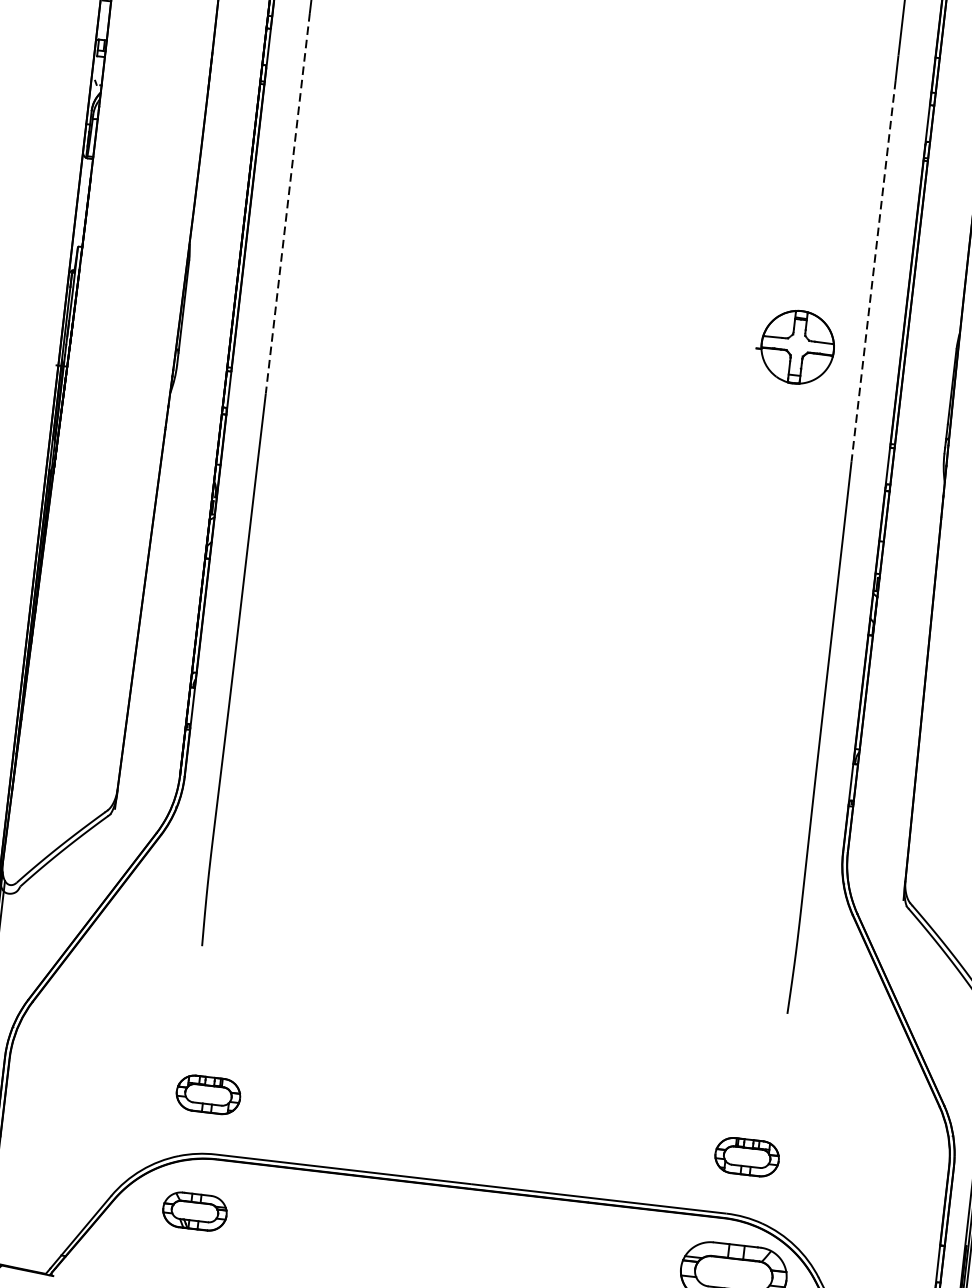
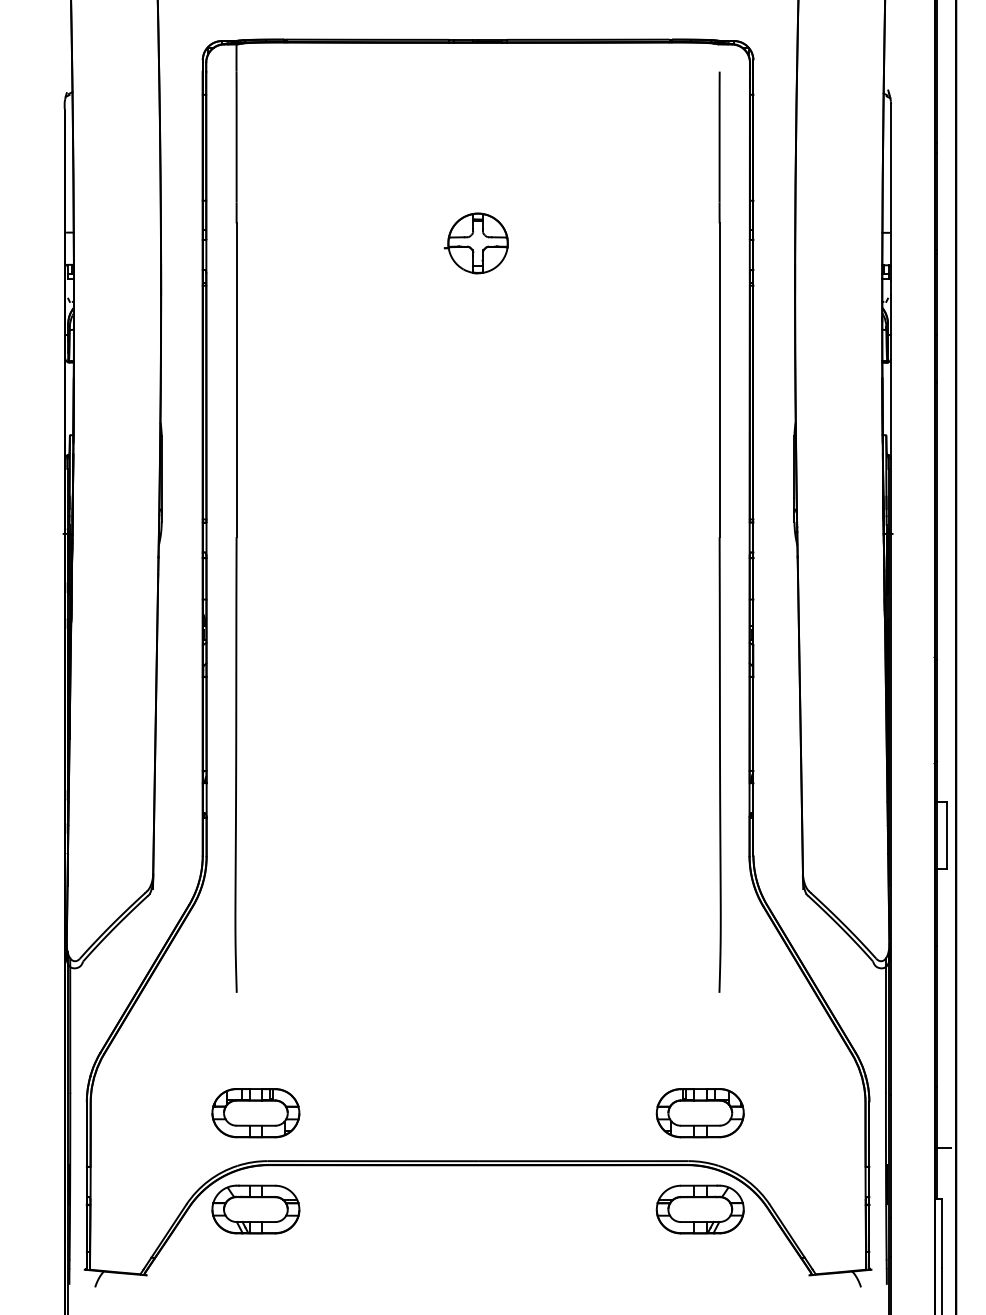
line: (287, 203) -> (236, 380), dashed -> solid
line: (873, 271) -> (719, 380), dashed -> solid
part: (794, 347) -> (475, 243), moved
part: (207, 1095) -> (255, 1113), size x1.67
part: (746, 1157) -> (699, 1113), size x1.67
part: (194, 1211) -> (255, 1209), size x1.67

